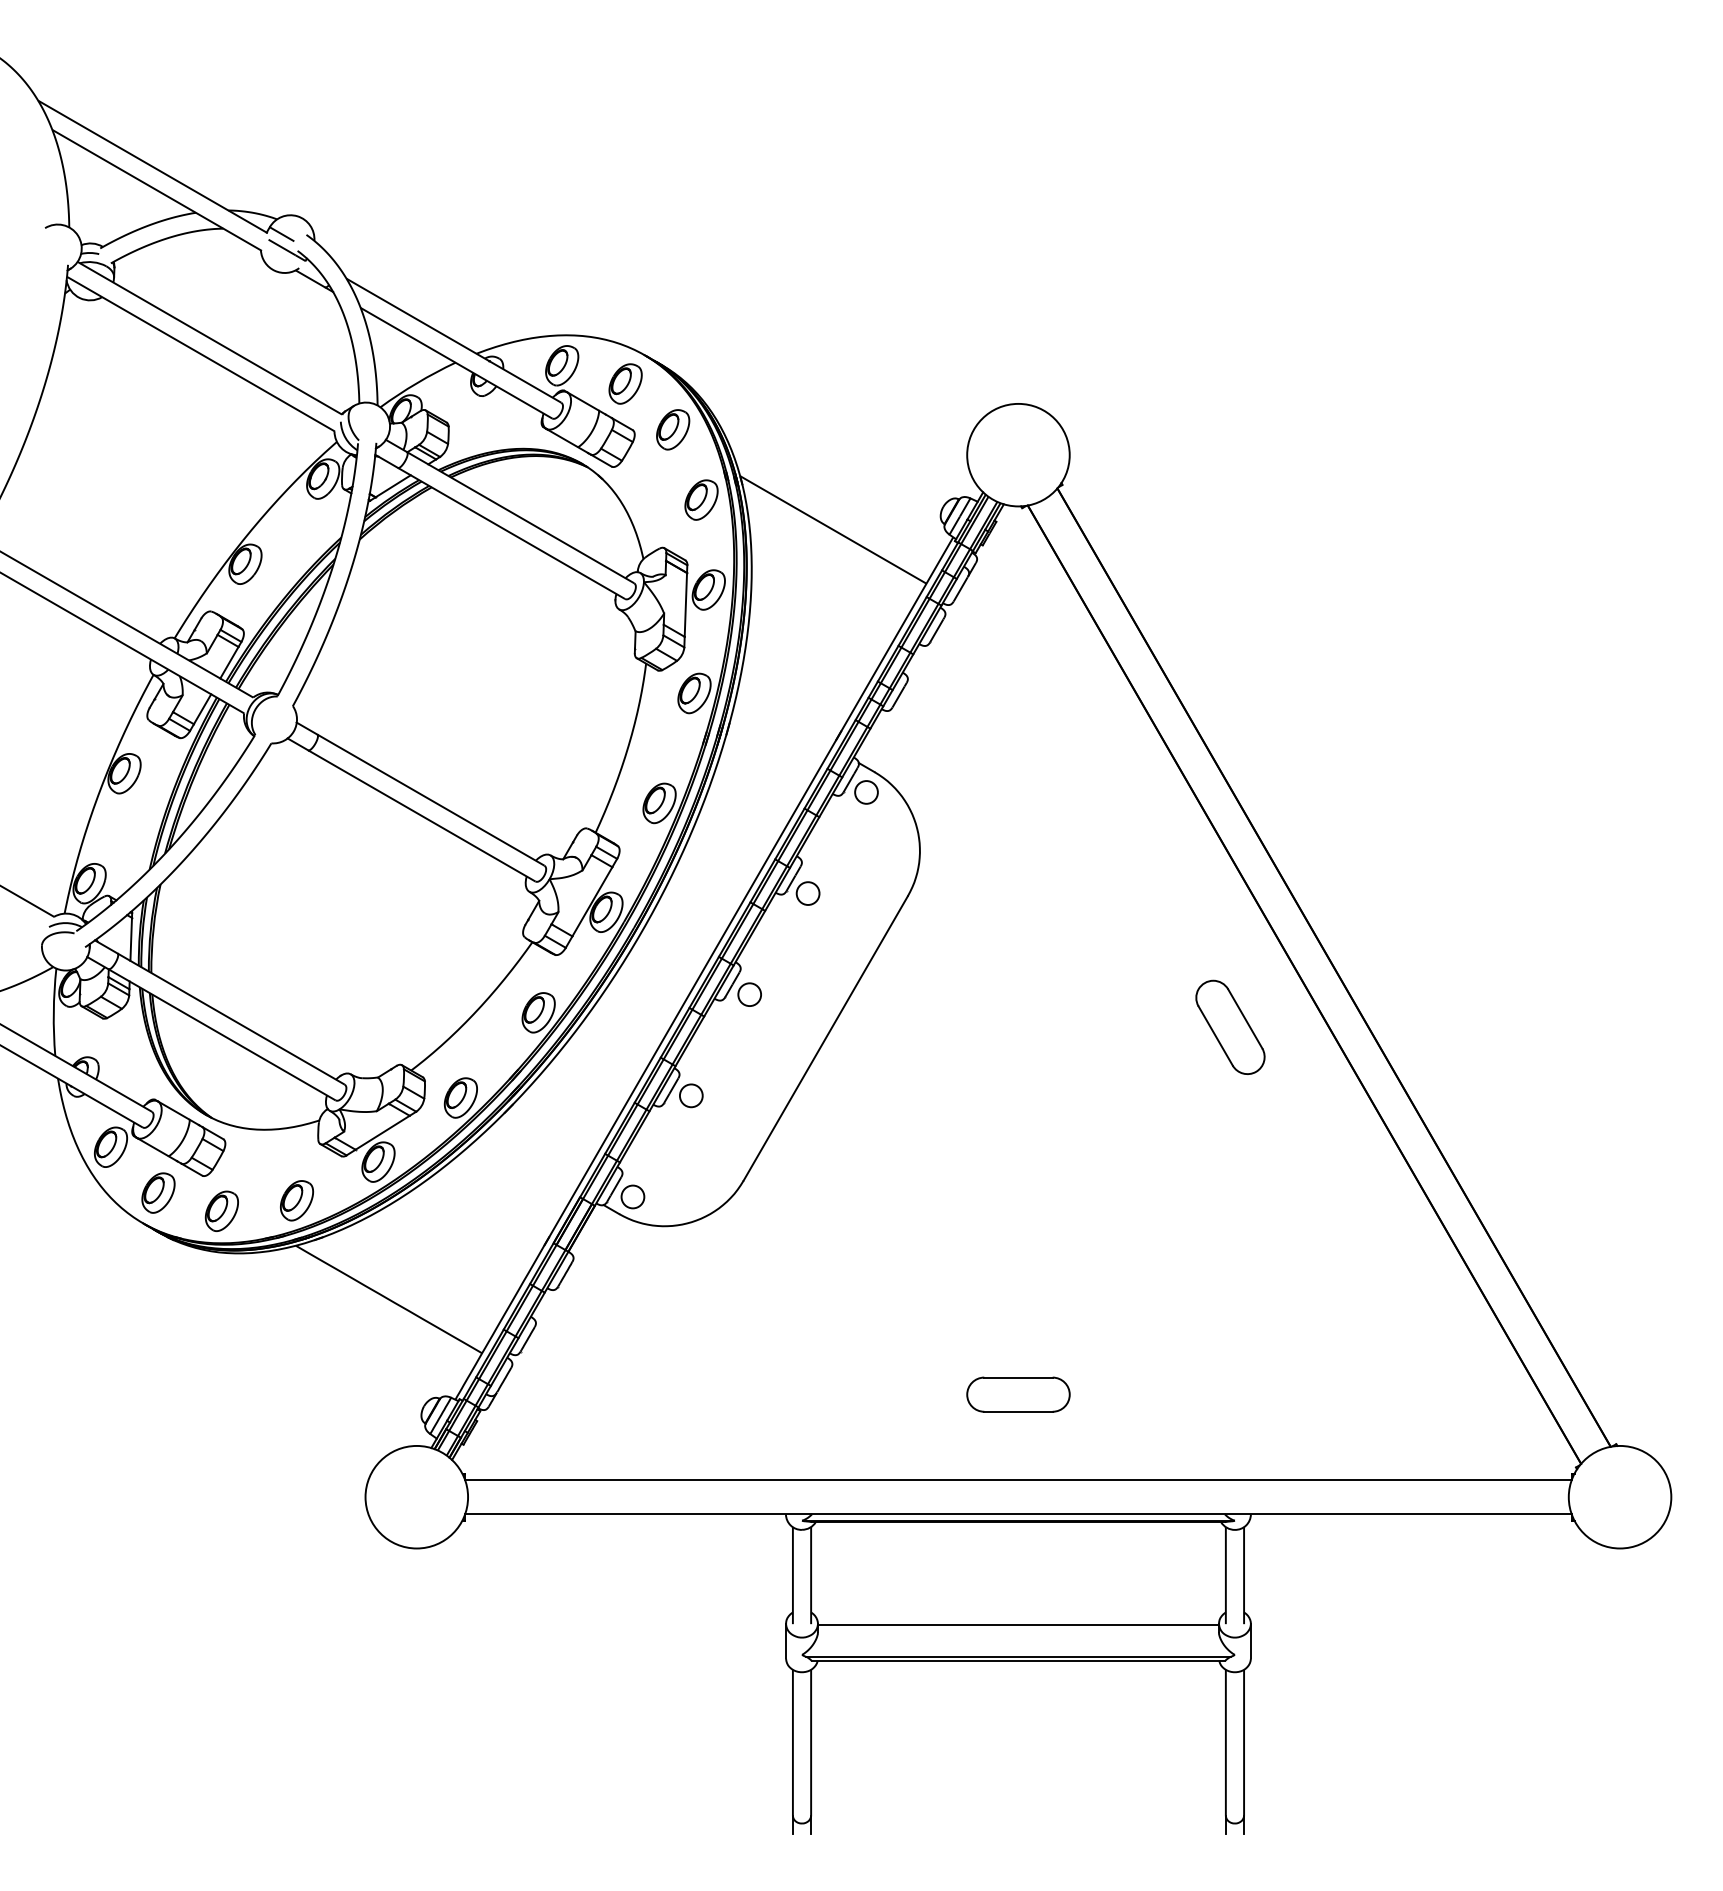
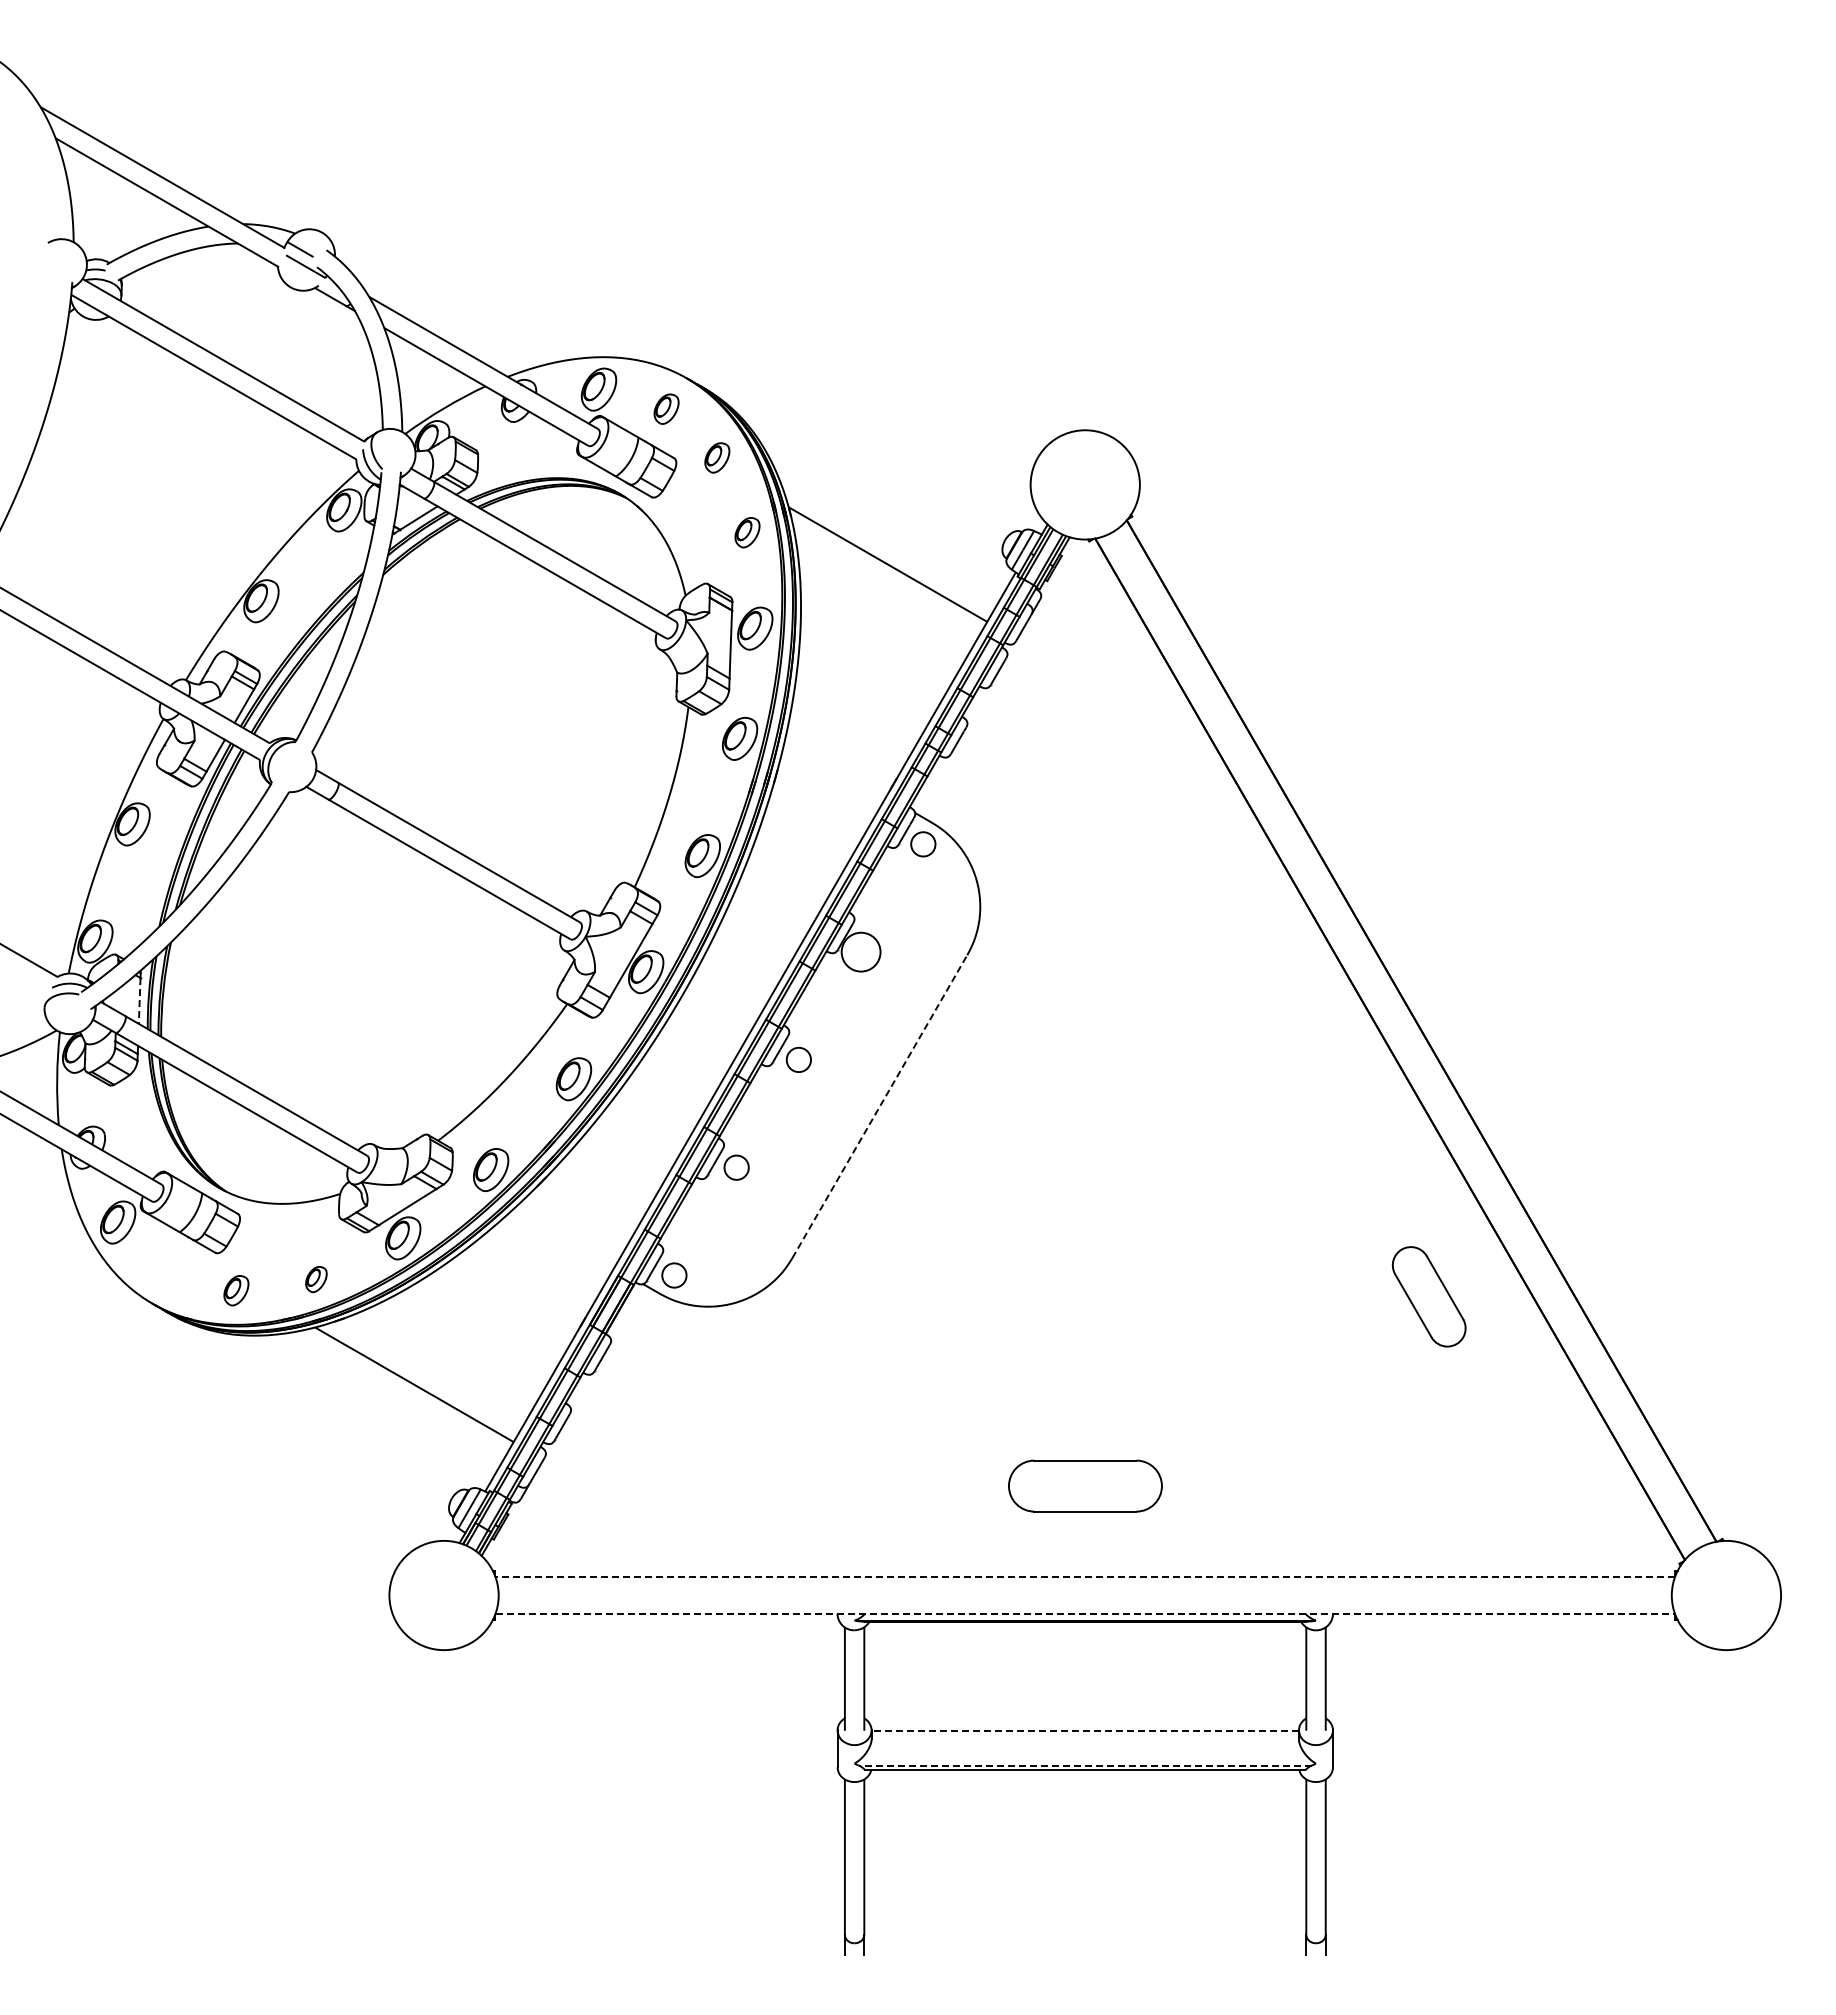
part: (625, 384) -> (666, 409), size x0.7
part: (673, 429) -> (717, 457), size x0.7
part: (701, 499) -> (747, 532), size x0.7
circle: (807, 893) -> (860, 952), size x1.6
line: (131, 938) -> (139, 1000), solid -> dashed
part: (1230, 1027) -> (1429, 1296), moved
line: (825, 1038) -> (879, 1106), solid -> dashed
part: (158, 1193) -> (168, 1271), removed
part: (297, 1200) -> (316, 1279), size x0.6
part: (222, 1211) -> (236, 1290), size x0.7
part: (1017, 1394) -> (1084, 1486), size x1.4
line: (1018, 1480) -> (1085, 1577), solid -> dashed
line: (1018, 1514) -> (1085, 1613), solid -> dashed
line: (1018, 1624) -> (1085, 1731), solid -> dashed
line: (1018, 1656) -> (1085, 1765), solid -> dashed

